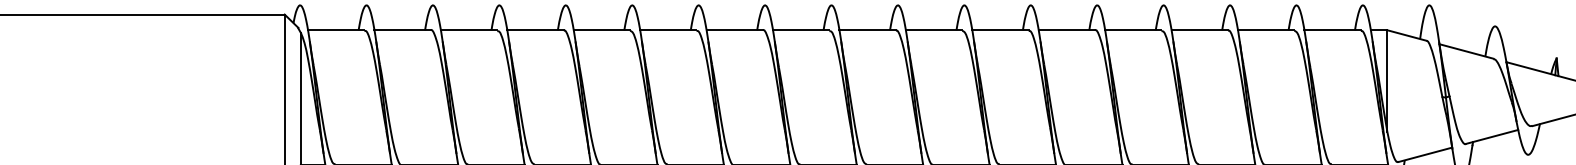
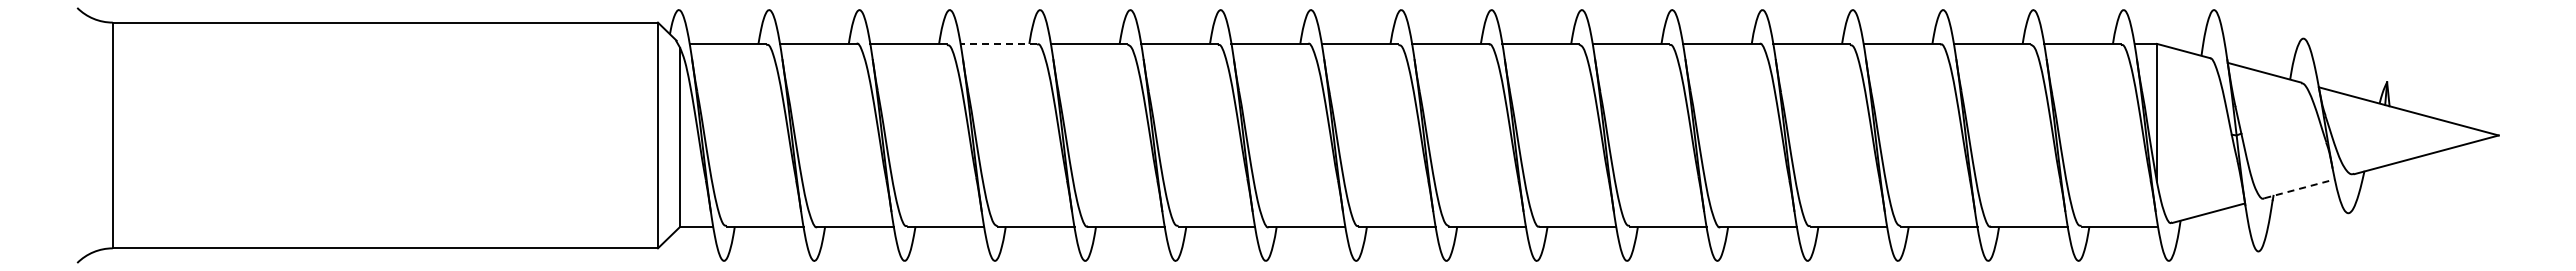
line: (535, 29) -> (998, 43), solid -> dashed
line: (1492, 136) -> (2299, 188), solid -> dashed

